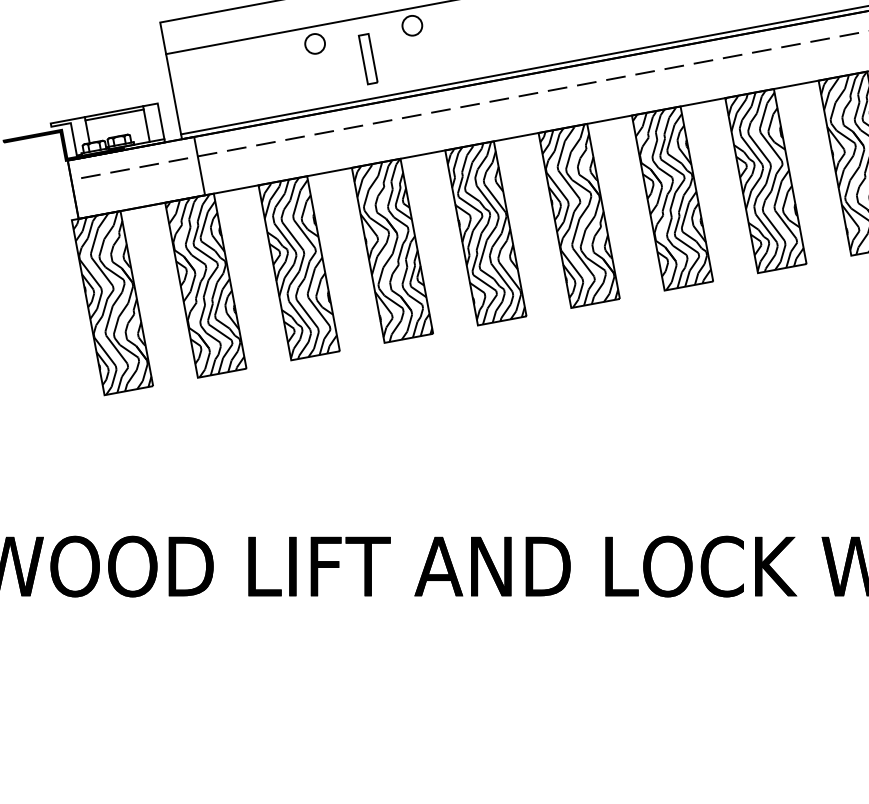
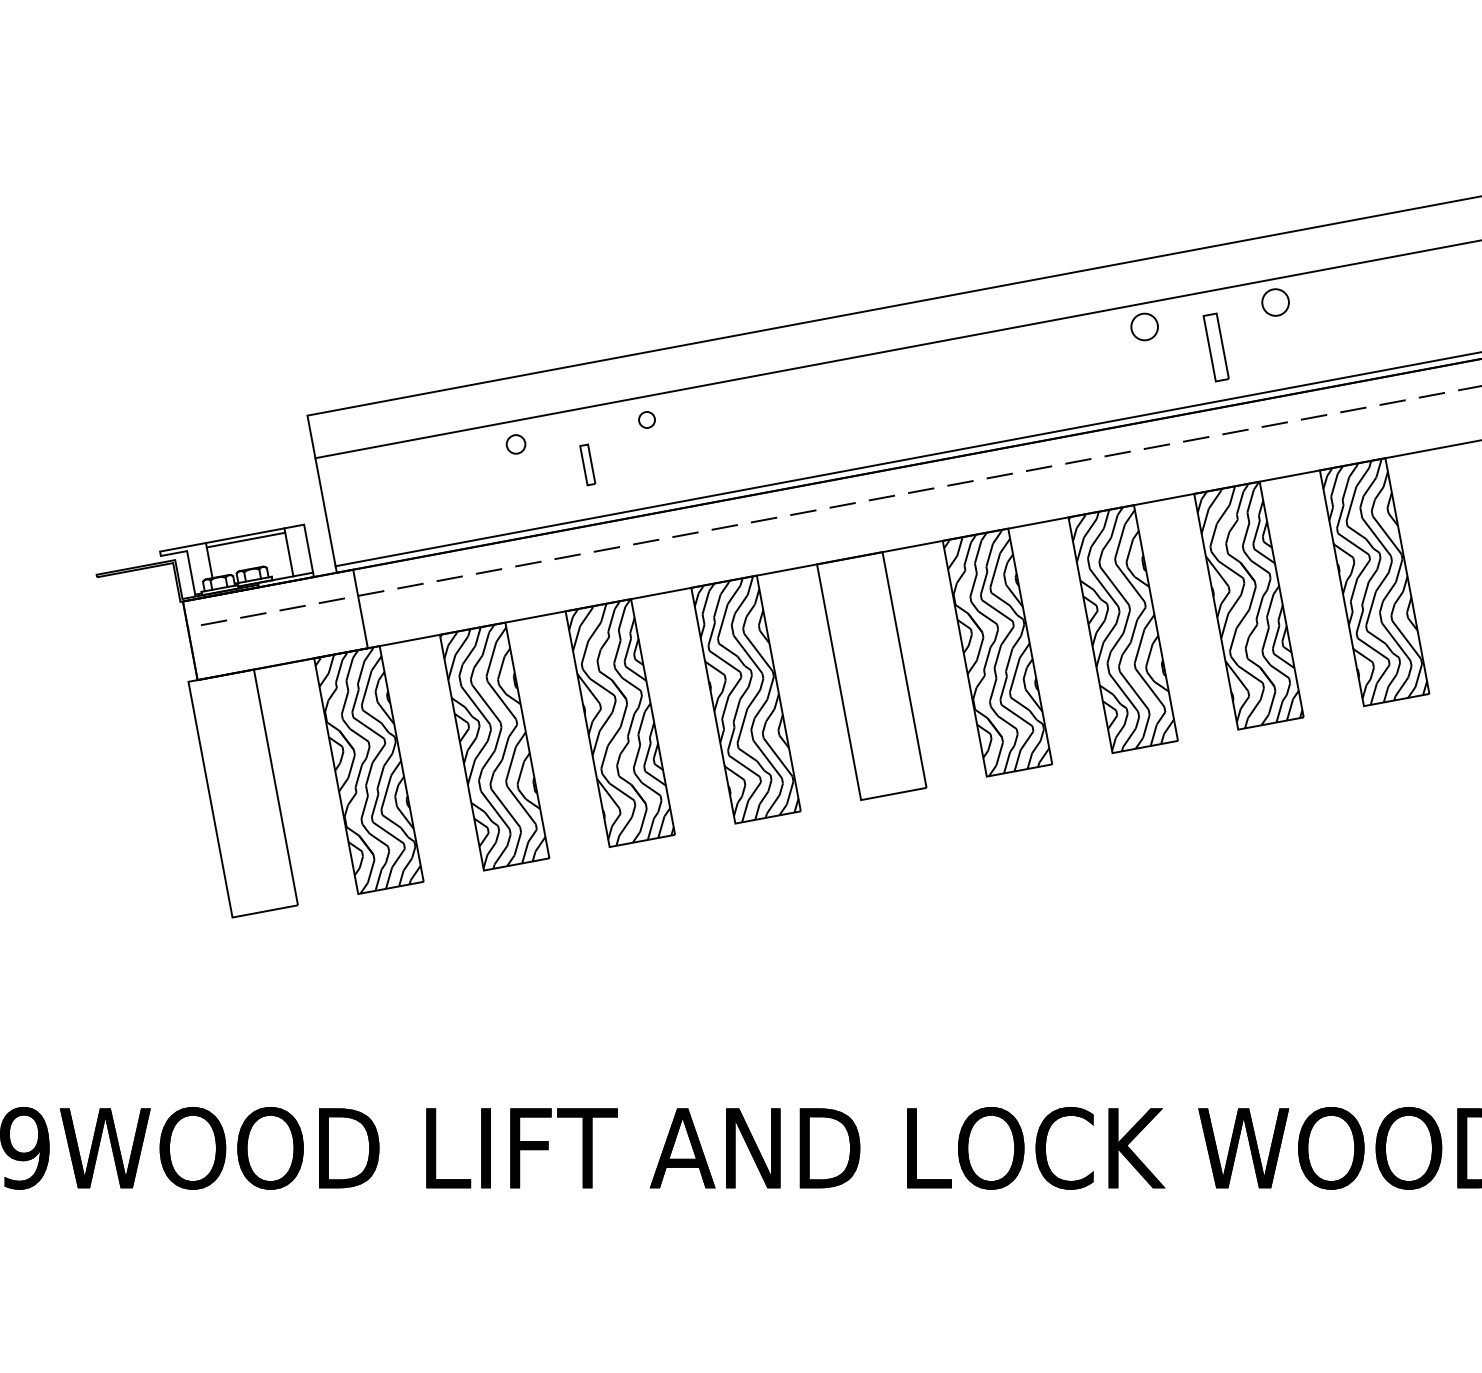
circle: (411, 25) -> (646, 419), size x0.6
circle: (314, 43) -> (515, 444), size x0.7
part: (368, 58) -> (587, 464), size x0.6
hatch: (579, 215) -> (871, 675), removed
hatch: (111, 303) -> (242, 793), removed

